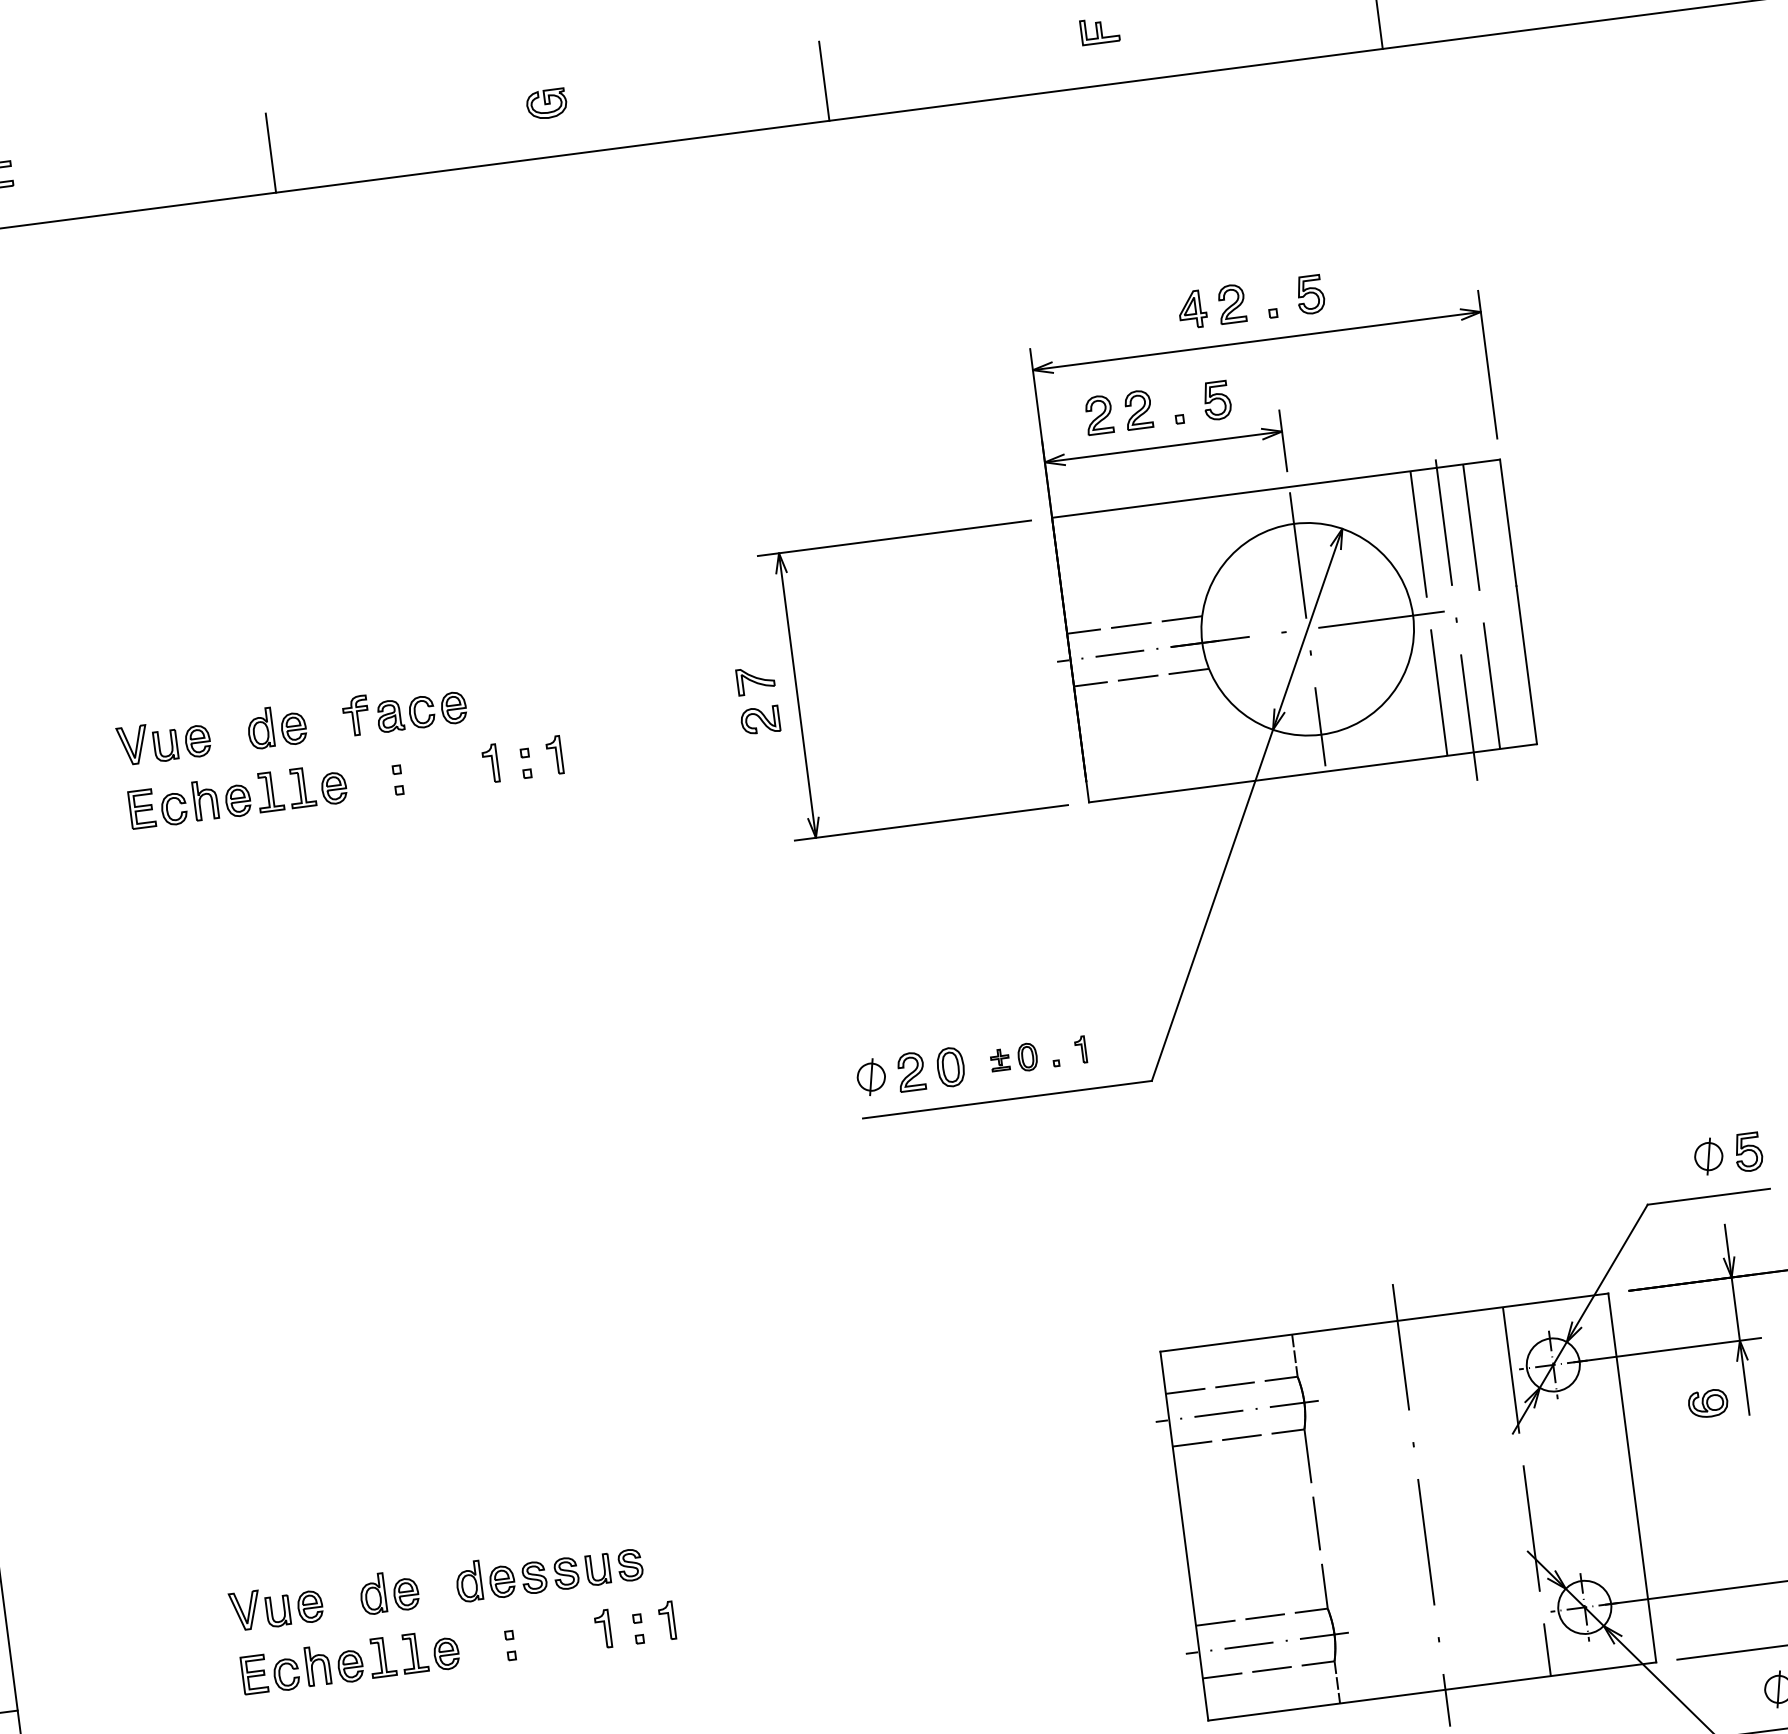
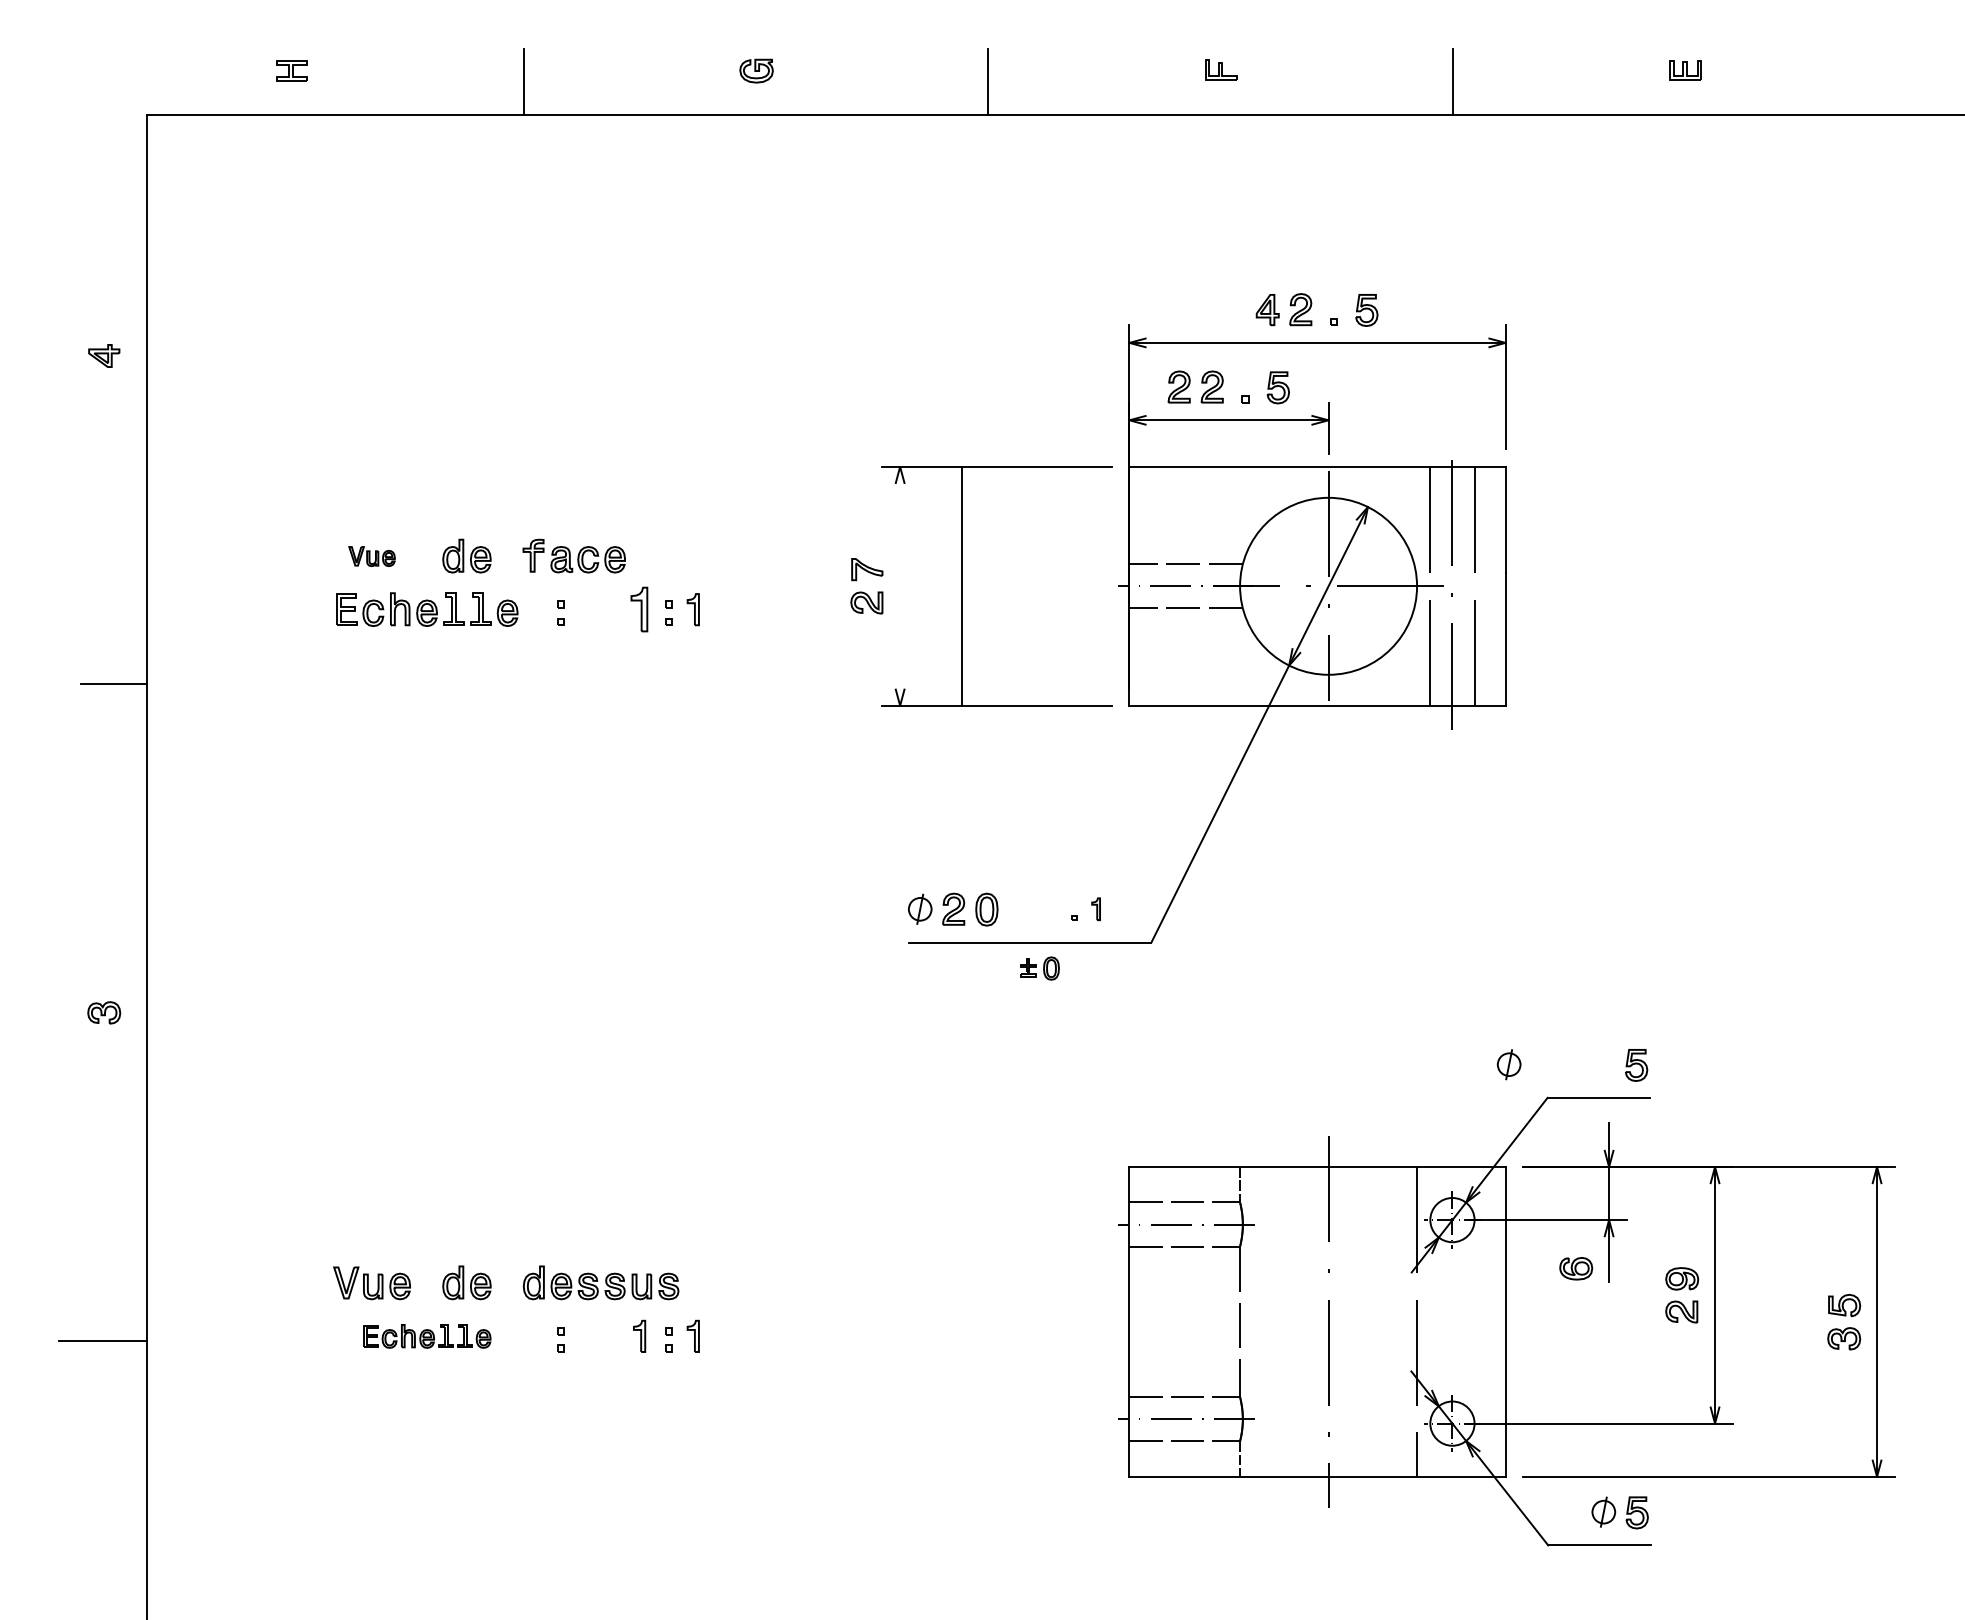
line: (797, 694) -> (962, 585), moved
part: (163, 741) -> (371, 556), size x0.6
part: (490, 763) -> (639, 609), size x1.4
part: (1013, 1058) -> (1039, 968), moved
part: (1707, 1156) -> (1508, 1064), moved
part: (350, 1662) -> (427, 1336), size x0.7

